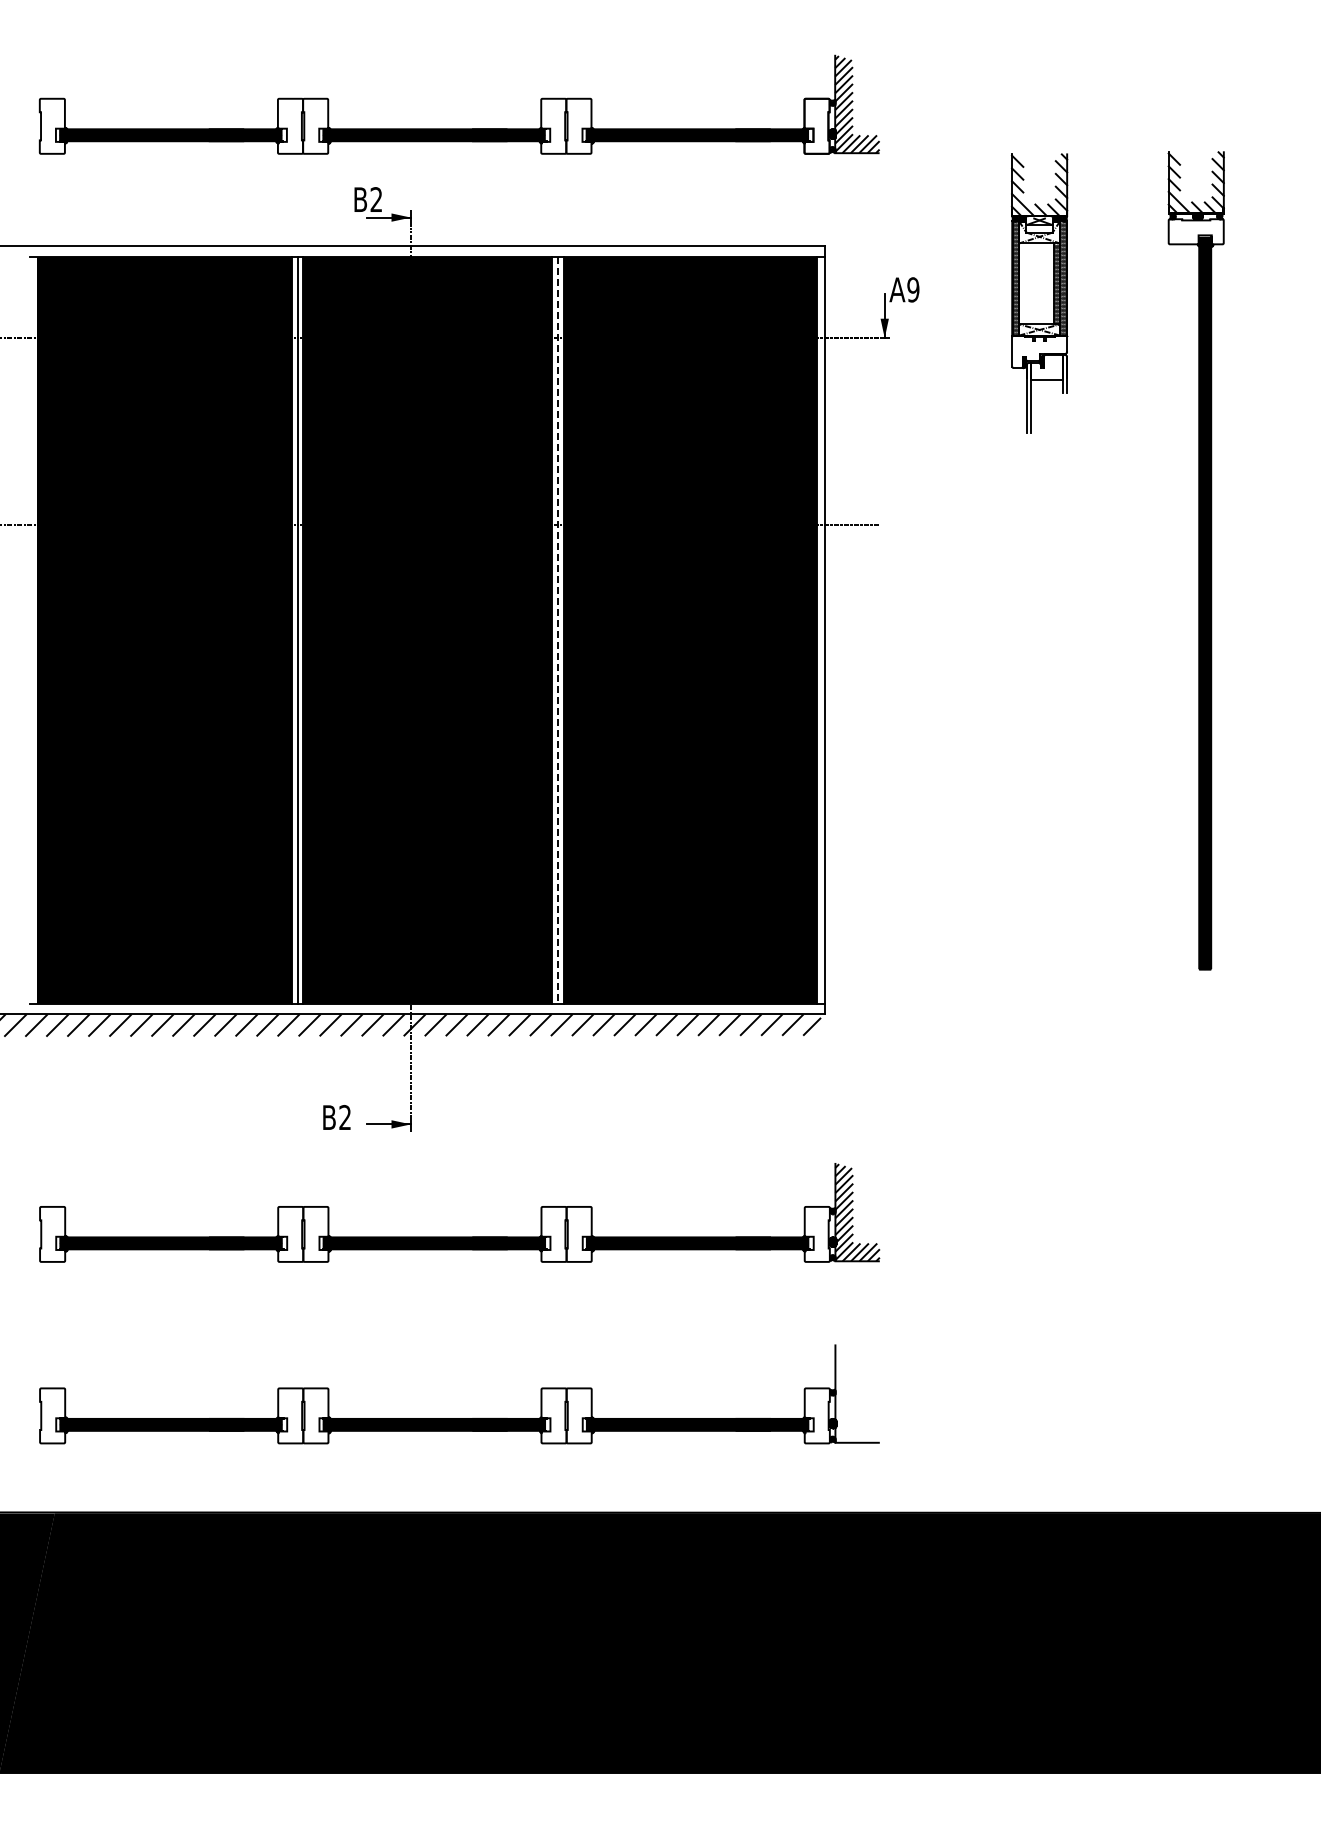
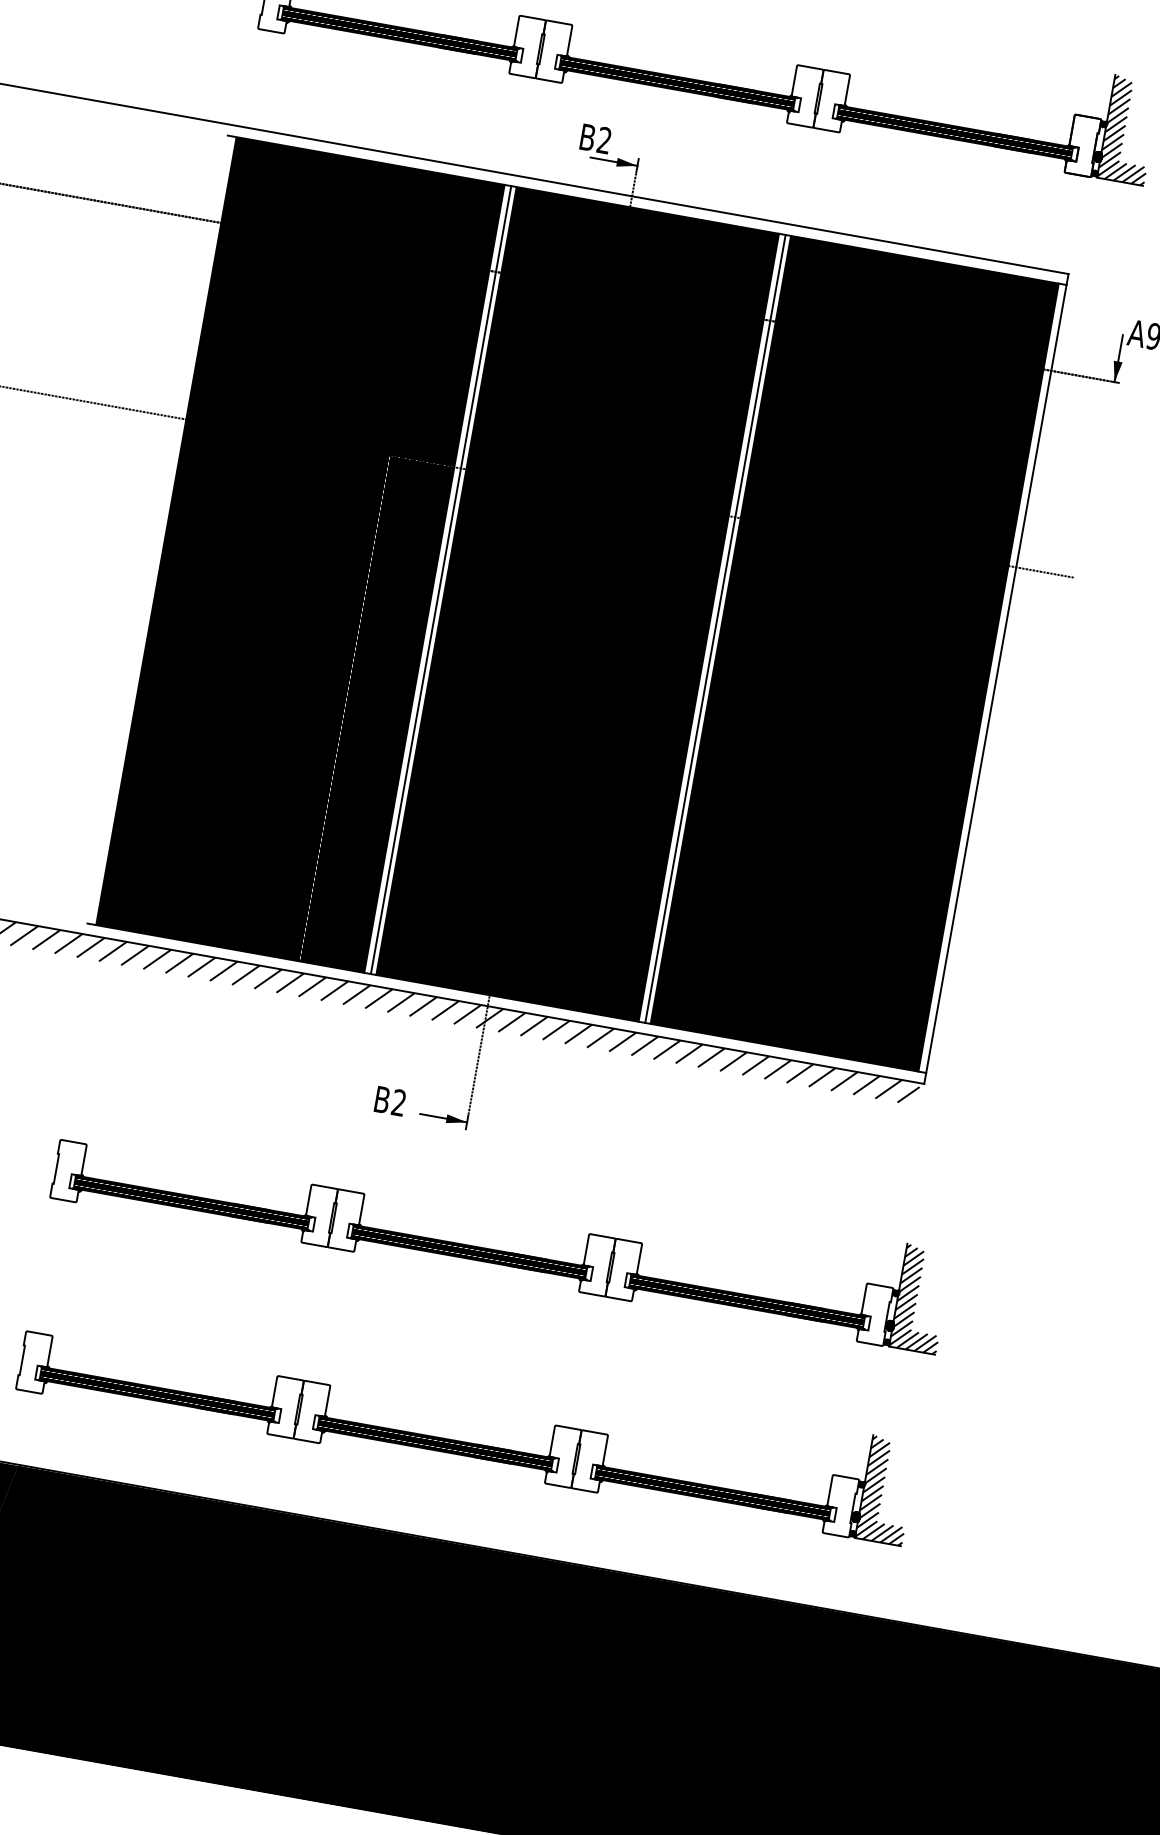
line: (558, 630) -> (715, 629), dashed -> solid
hatch: (857, 1393) -> (887, 1490), added

